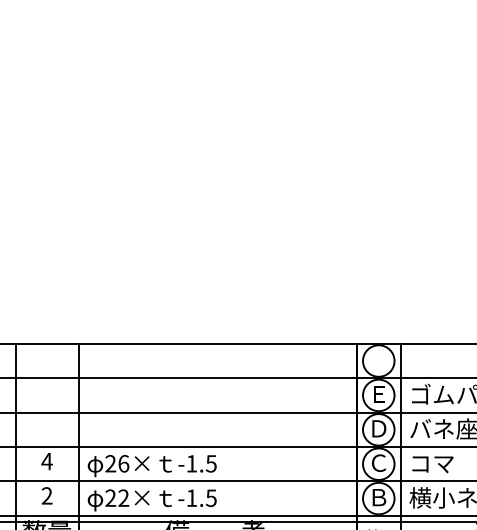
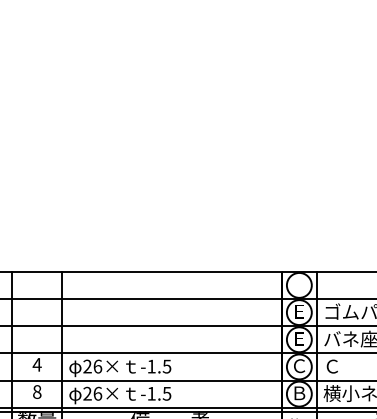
text: (378, 428) -> (299, 338), Ｄ -> Ｅ
text: (433, 463) -> (342, 366), コマ -> Ｃ
text: (47, 495) -> (37, 391), 2 -> 8
text: (123, 497) -> (97, 393), 22× -> 26×

